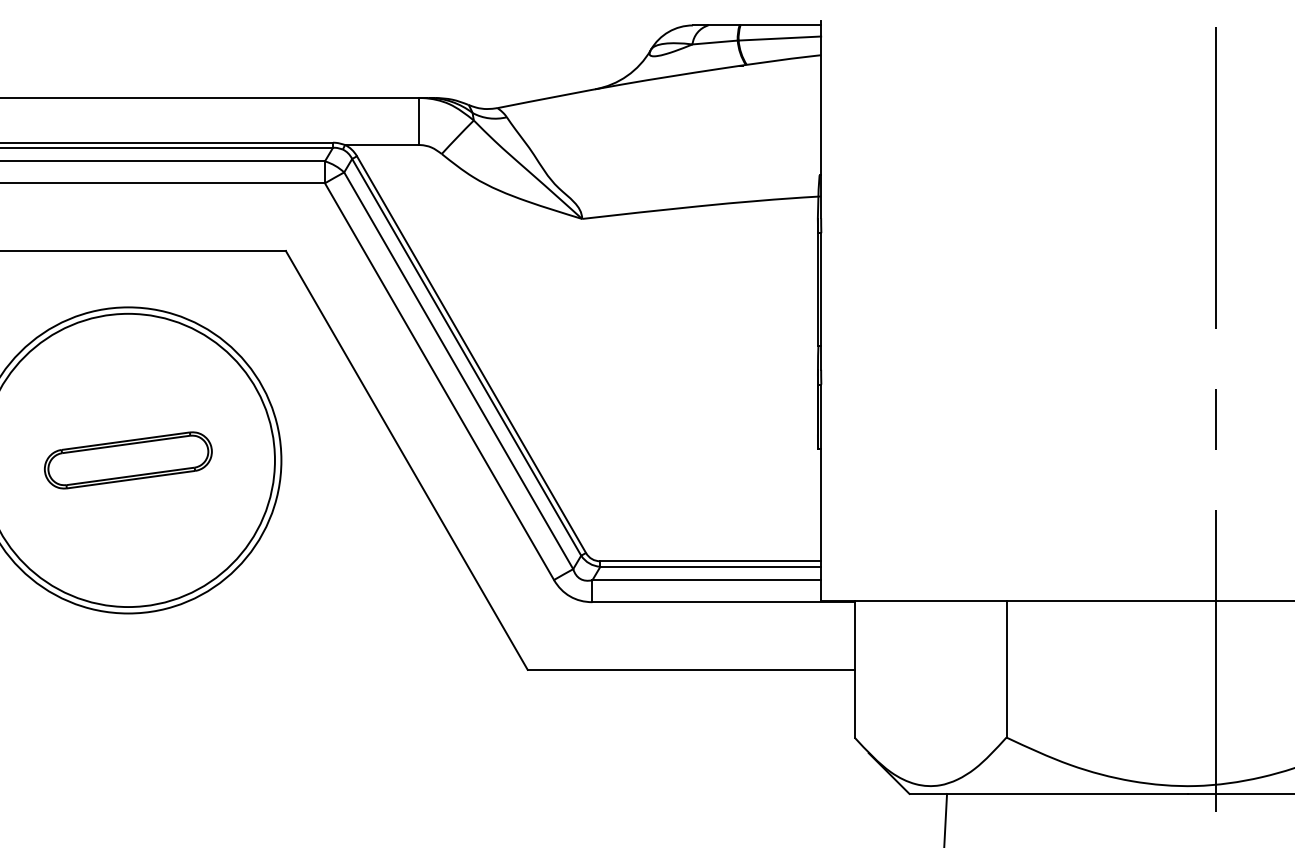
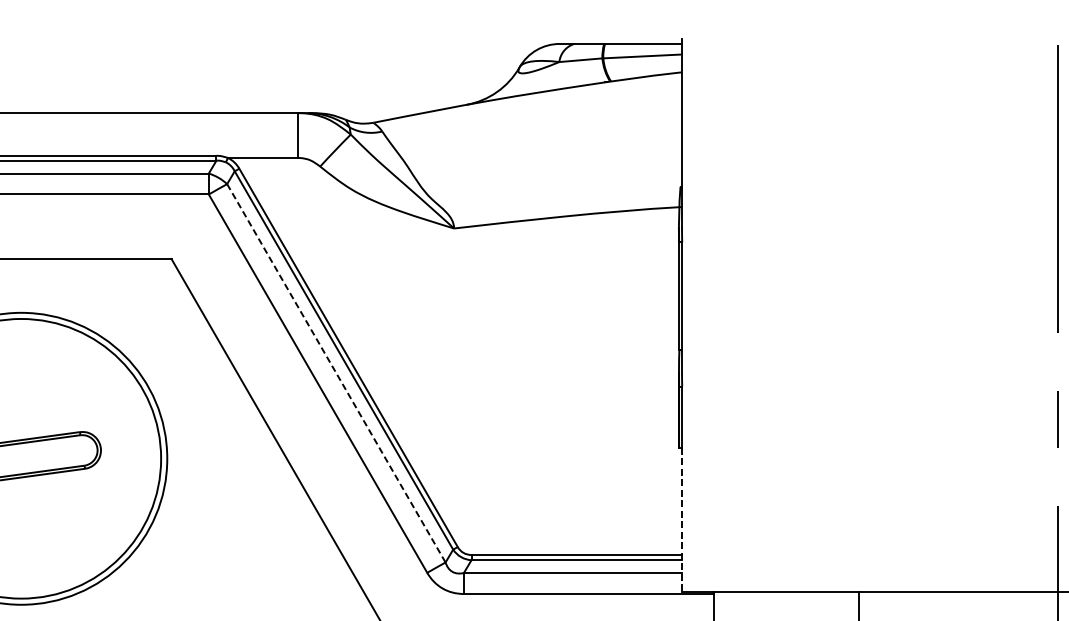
line: (458, 371) -> (336, 373), solid -> dashed
line: (821, 524) -> (682, 519), solid -> dashed

